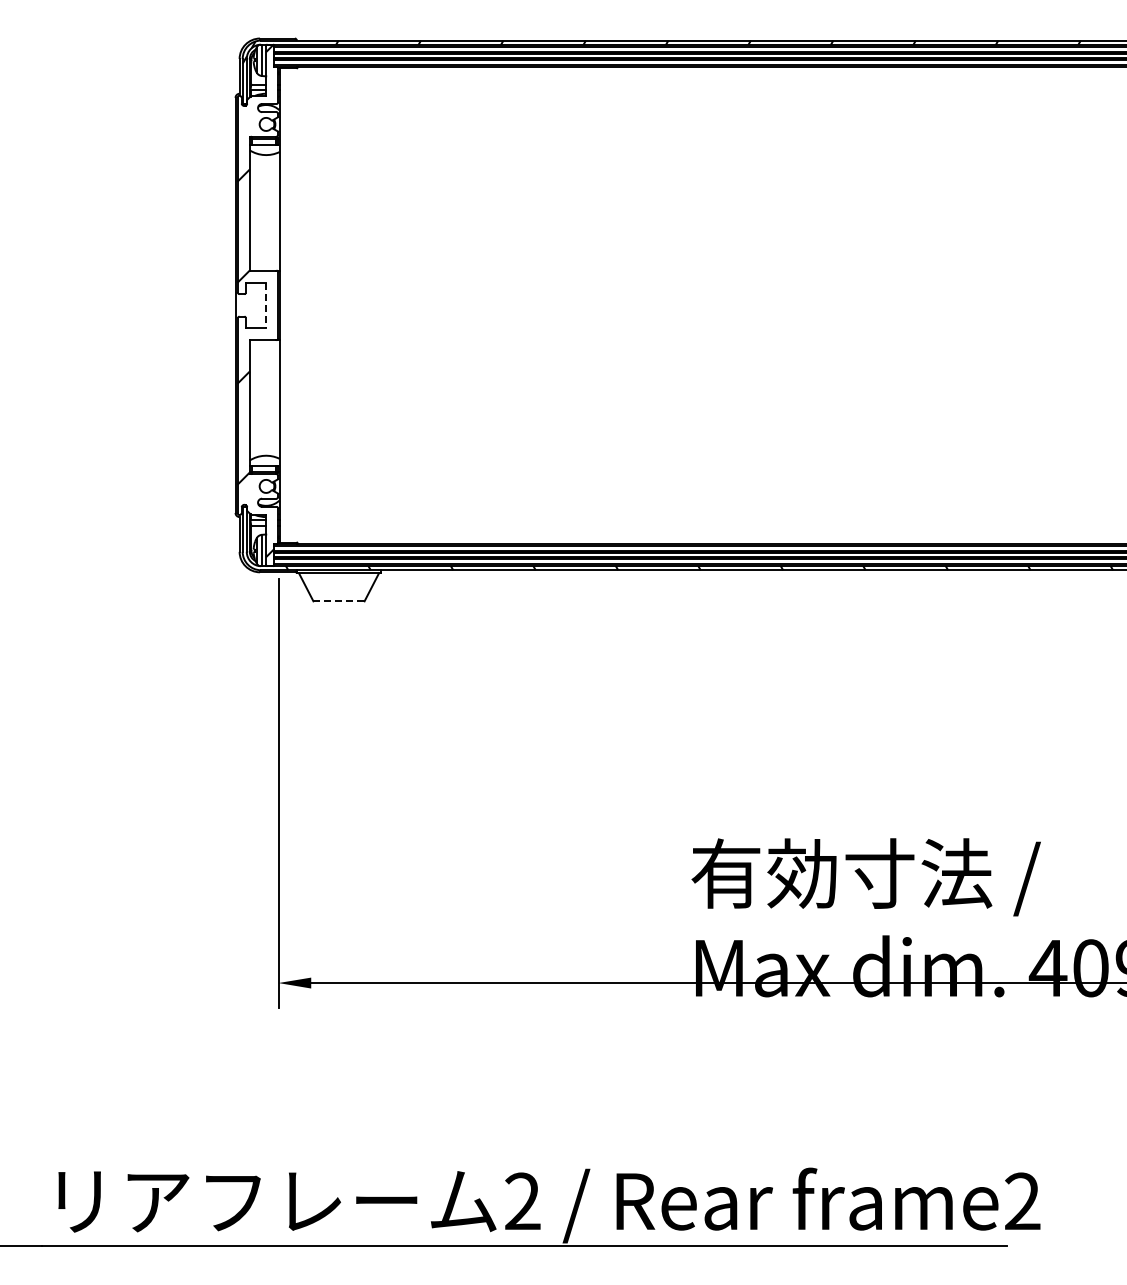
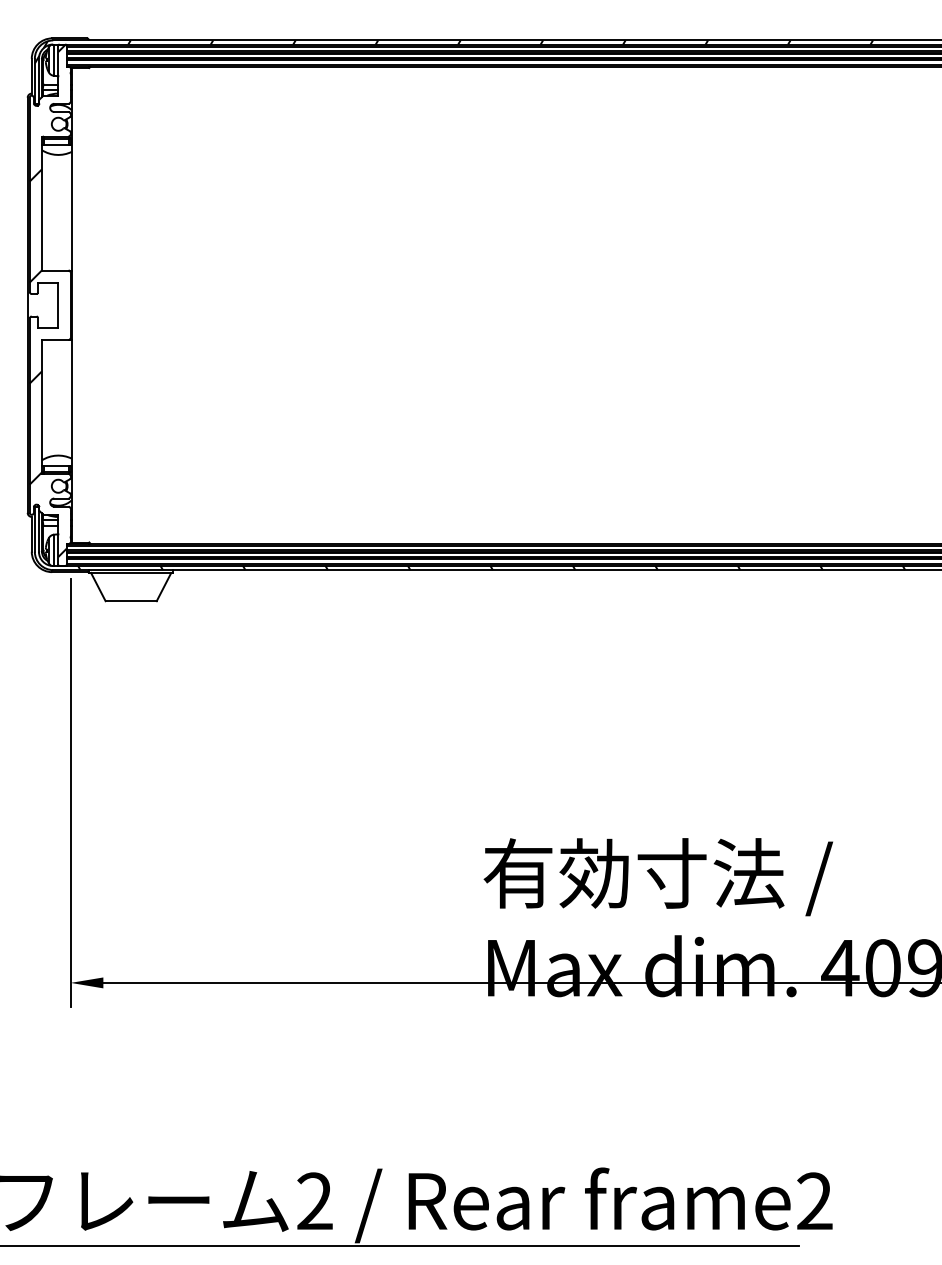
line: (266, 305) -> (58, 305), dashed -> solid
line: (339, 601) -> (131, 601), dashed -> solid

